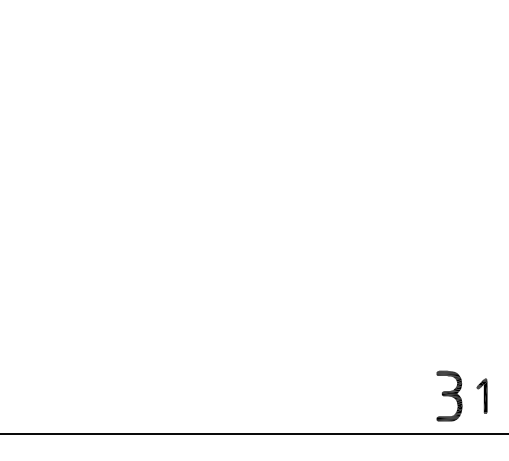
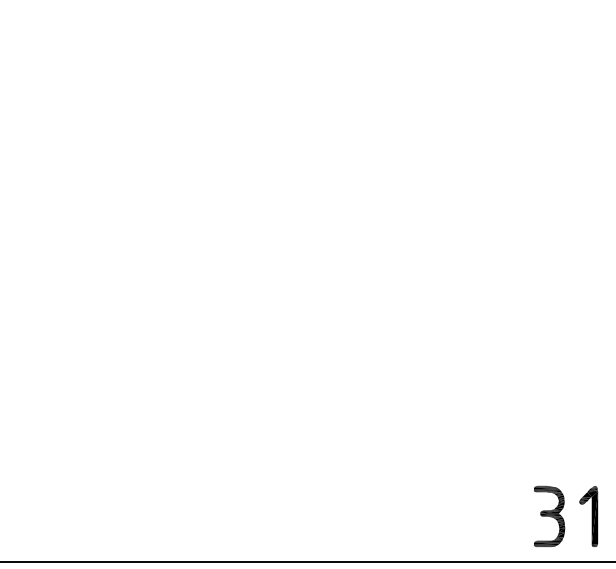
part: (481, 396) -> (588, 516), size x1.43

